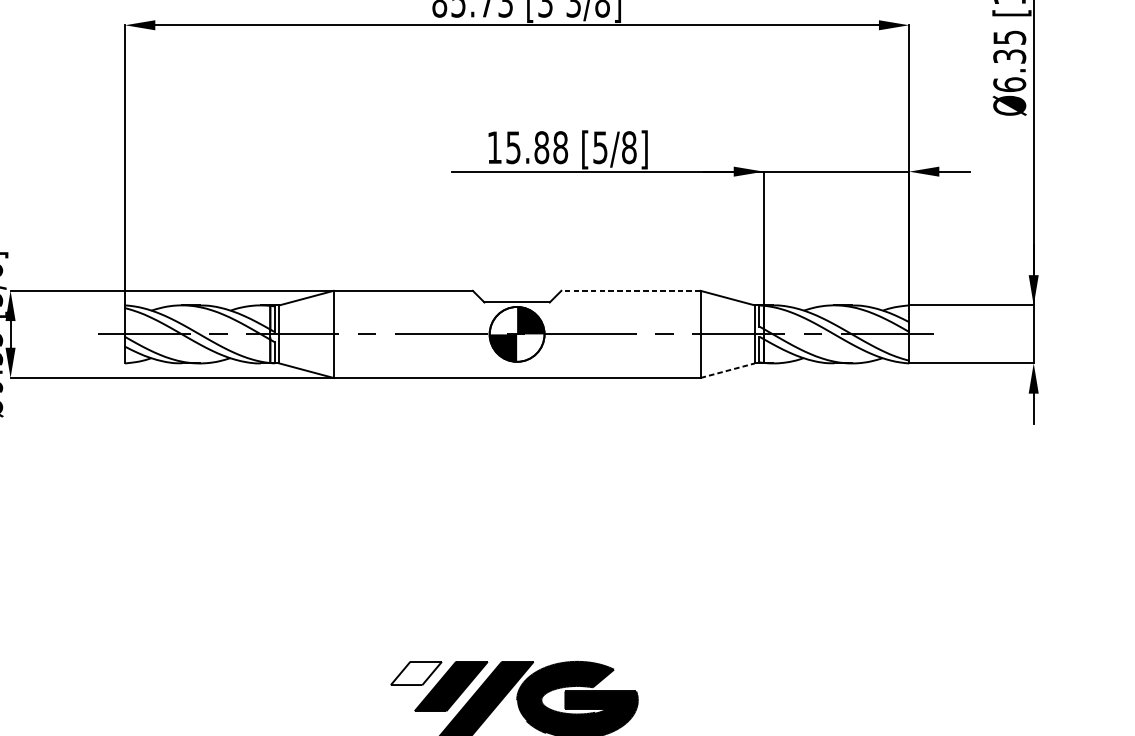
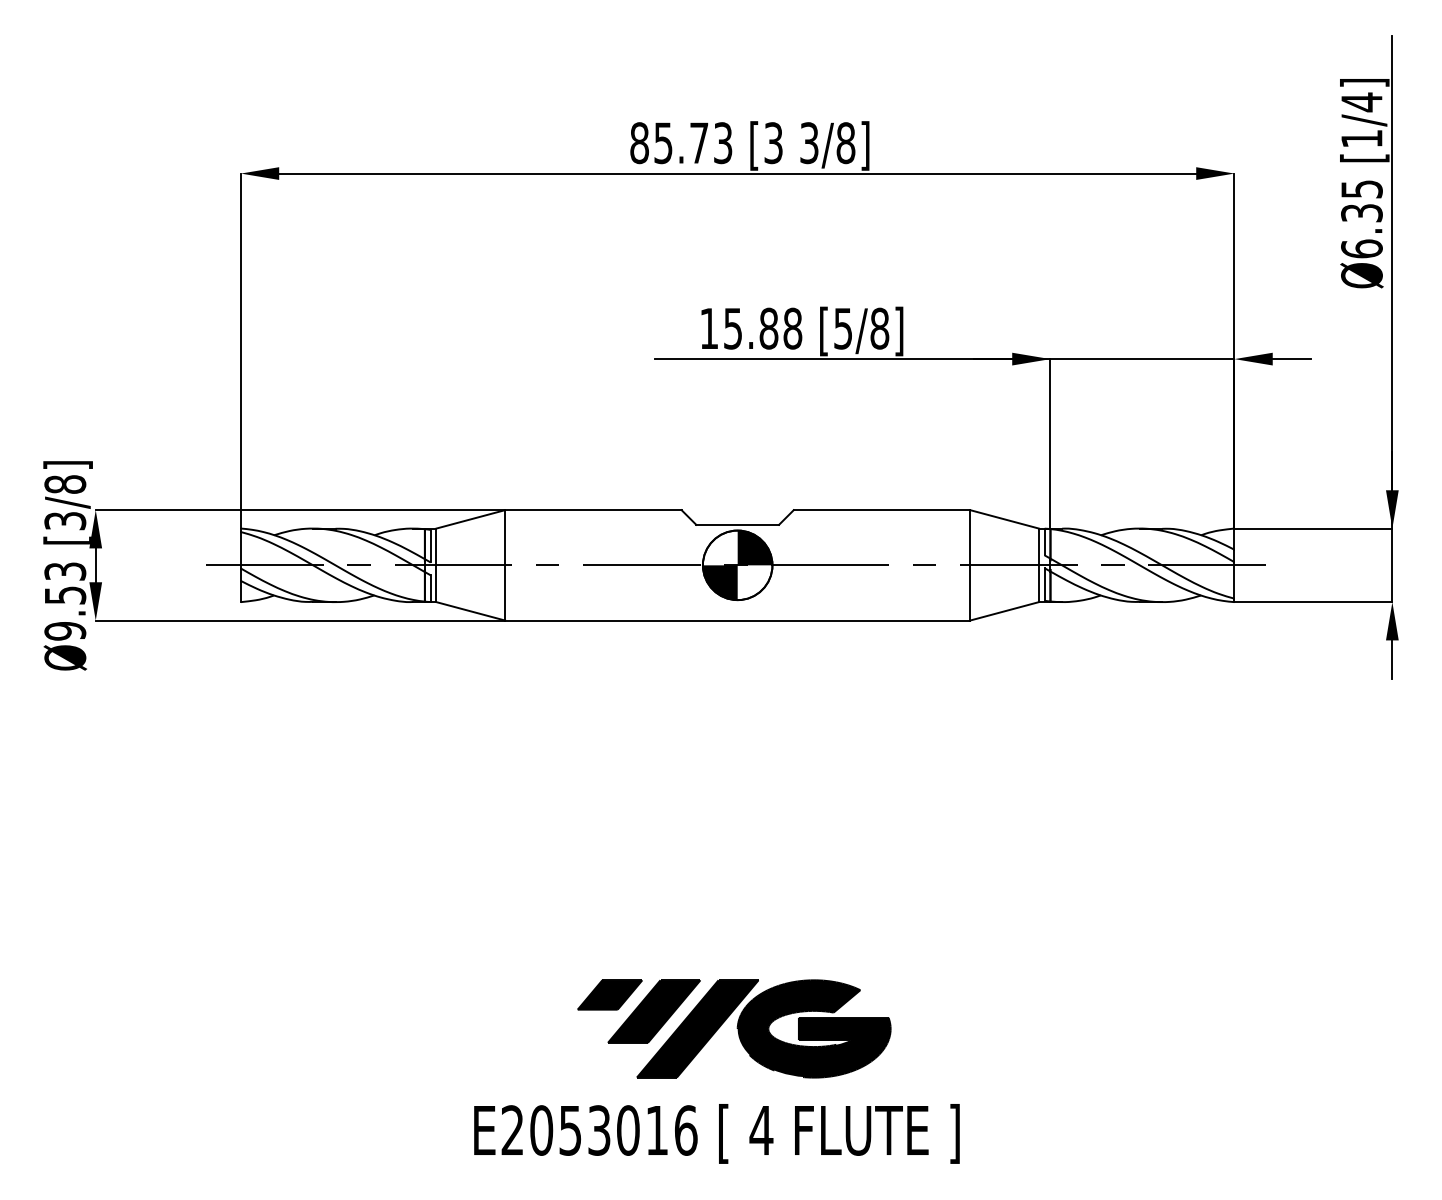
line: (630, 291) -> (881, 510), dashed -> solid
line: (727, 370) -> (1004, 611), dashed -> solid
fill: (415, 673) -> (609, 994), added

